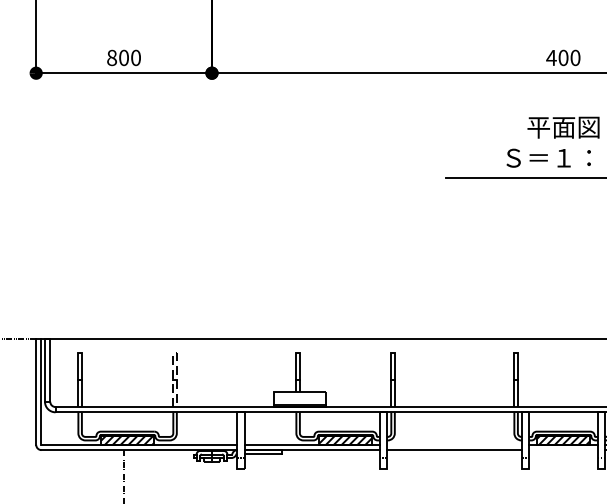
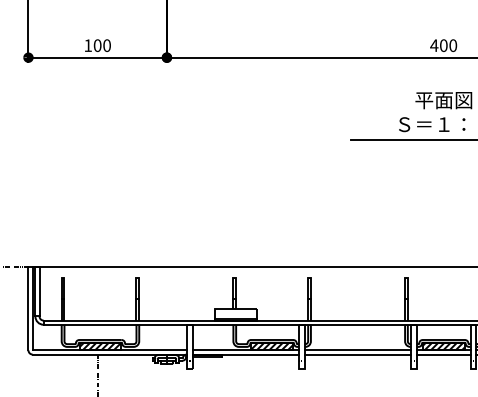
text: (112, 57) -> (88, 45), 800 -> 100
line: (175, 353) -> (138, 278), dashed -> solid
line: (453, 444) -> (357, 350), added
line: (563, 450) -> (443, 354), added

